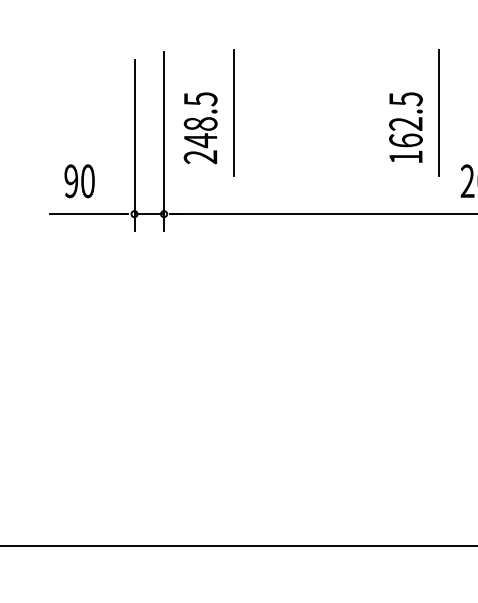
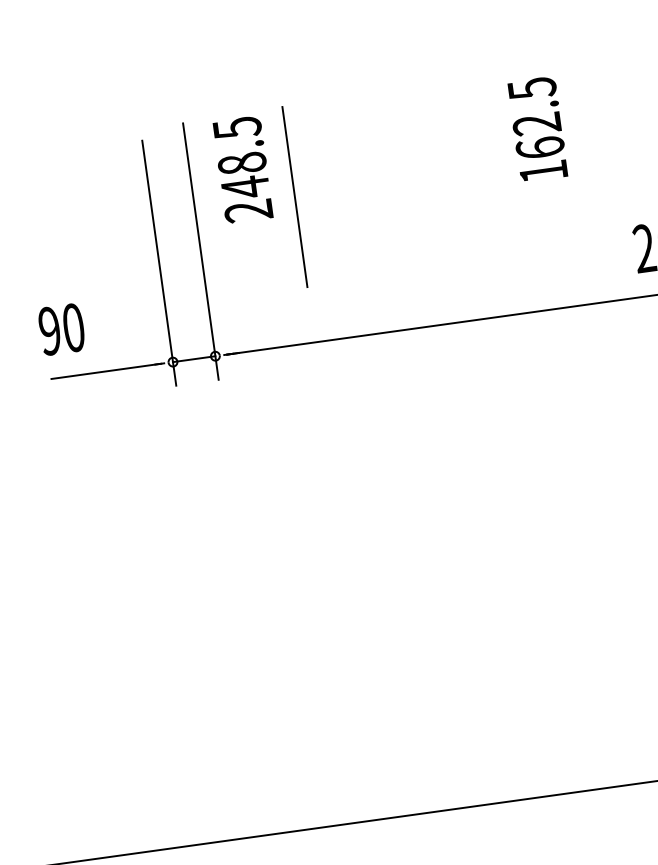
line: (438, 112) -> (589, 155), removed
text: (405, 127) -> (537, 129), moved
text: (200, 128) -> (242, 170), moved
text: (79, 181) -> (61, 329), moved

